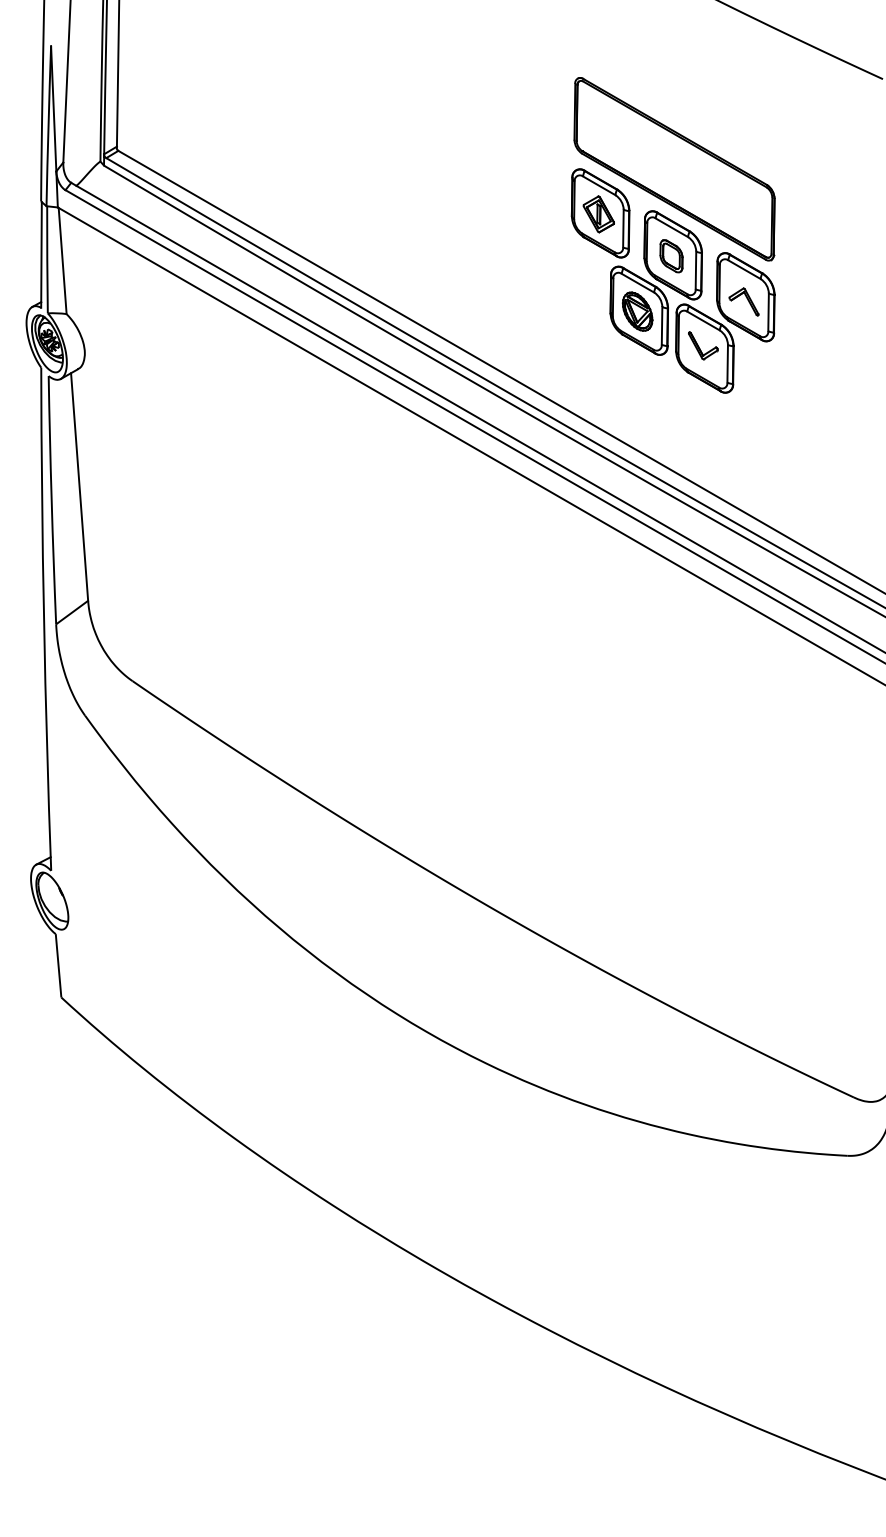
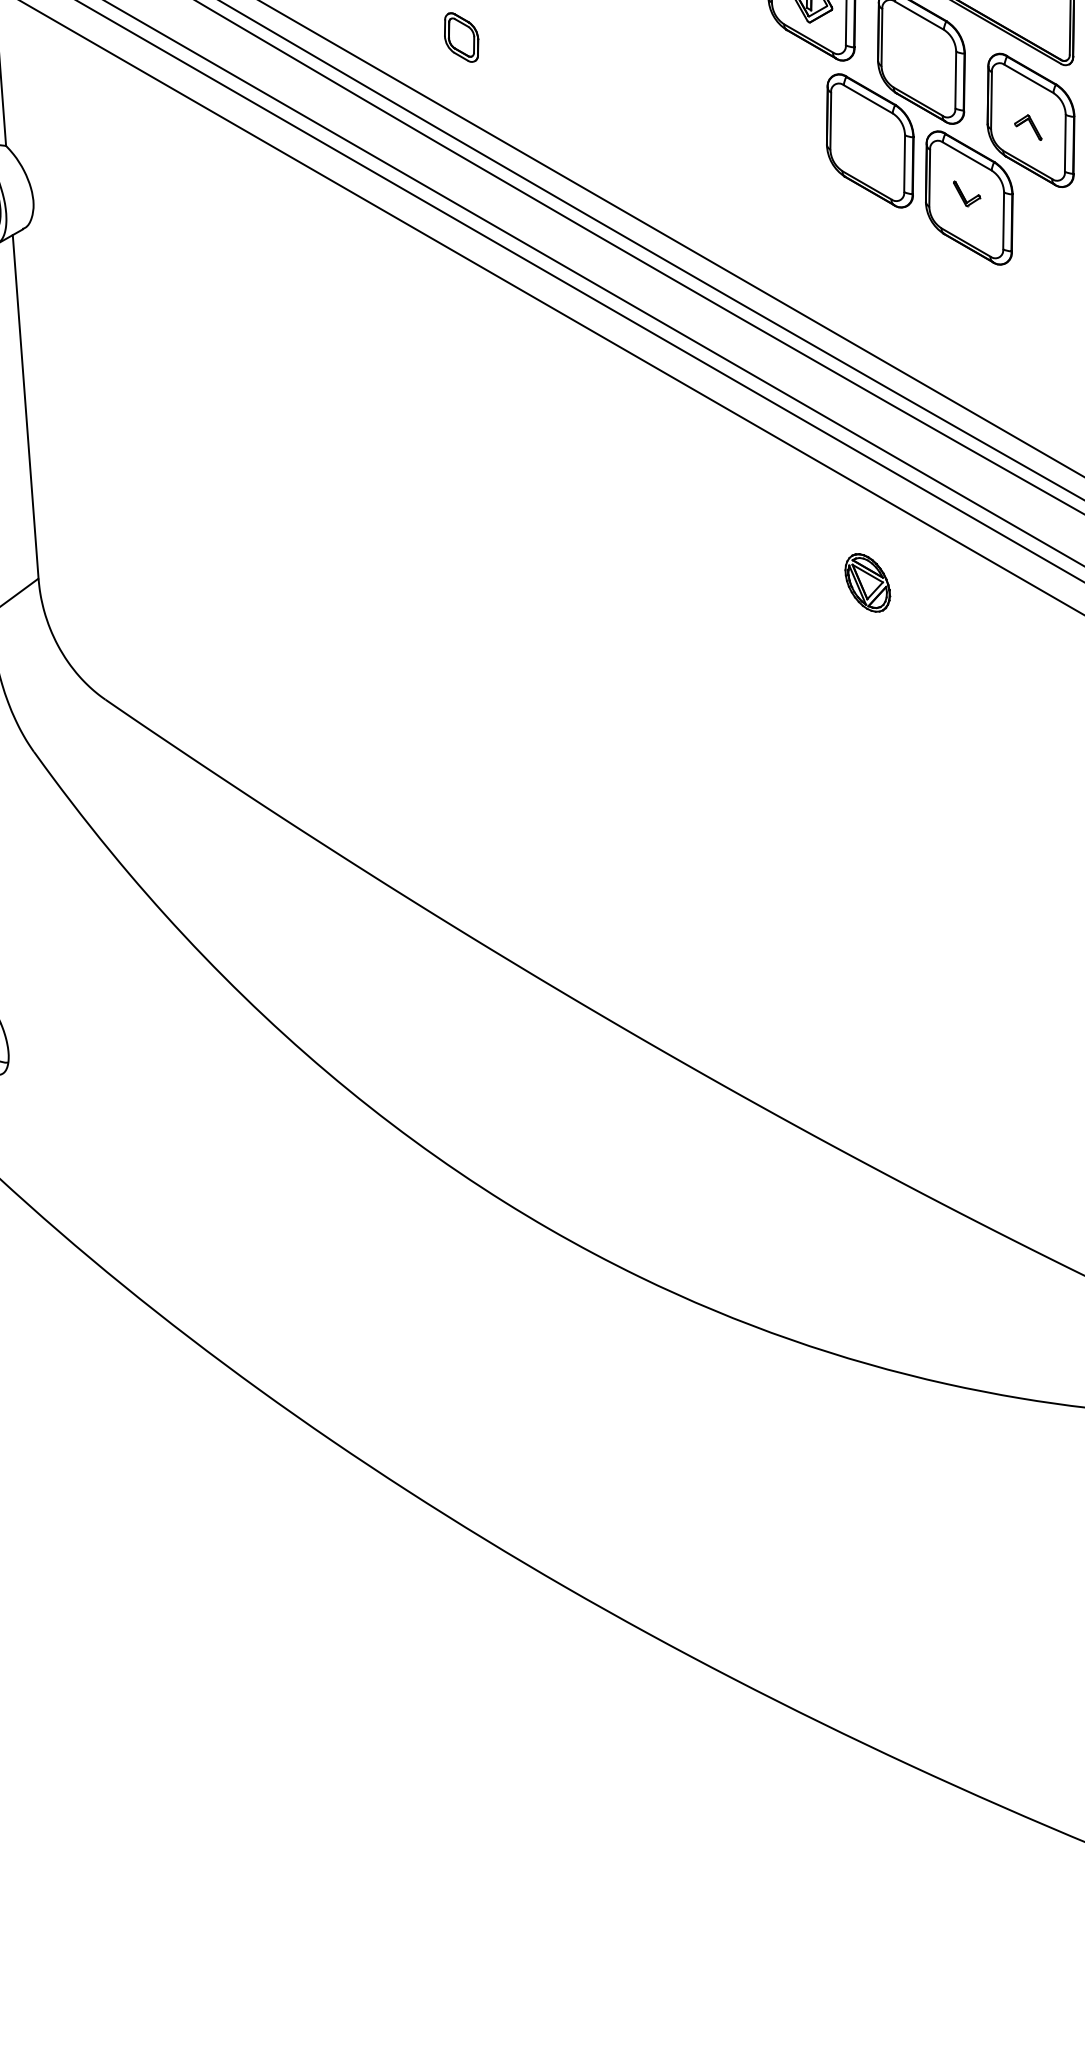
part: (671, 256) -> (461, 37), moved
part: (743, 301) -> (1027, 126), size x0.6
part: (637, 311) -> (867, 582), moved
part: (703, 345) -> (967, 193), size x0.6

